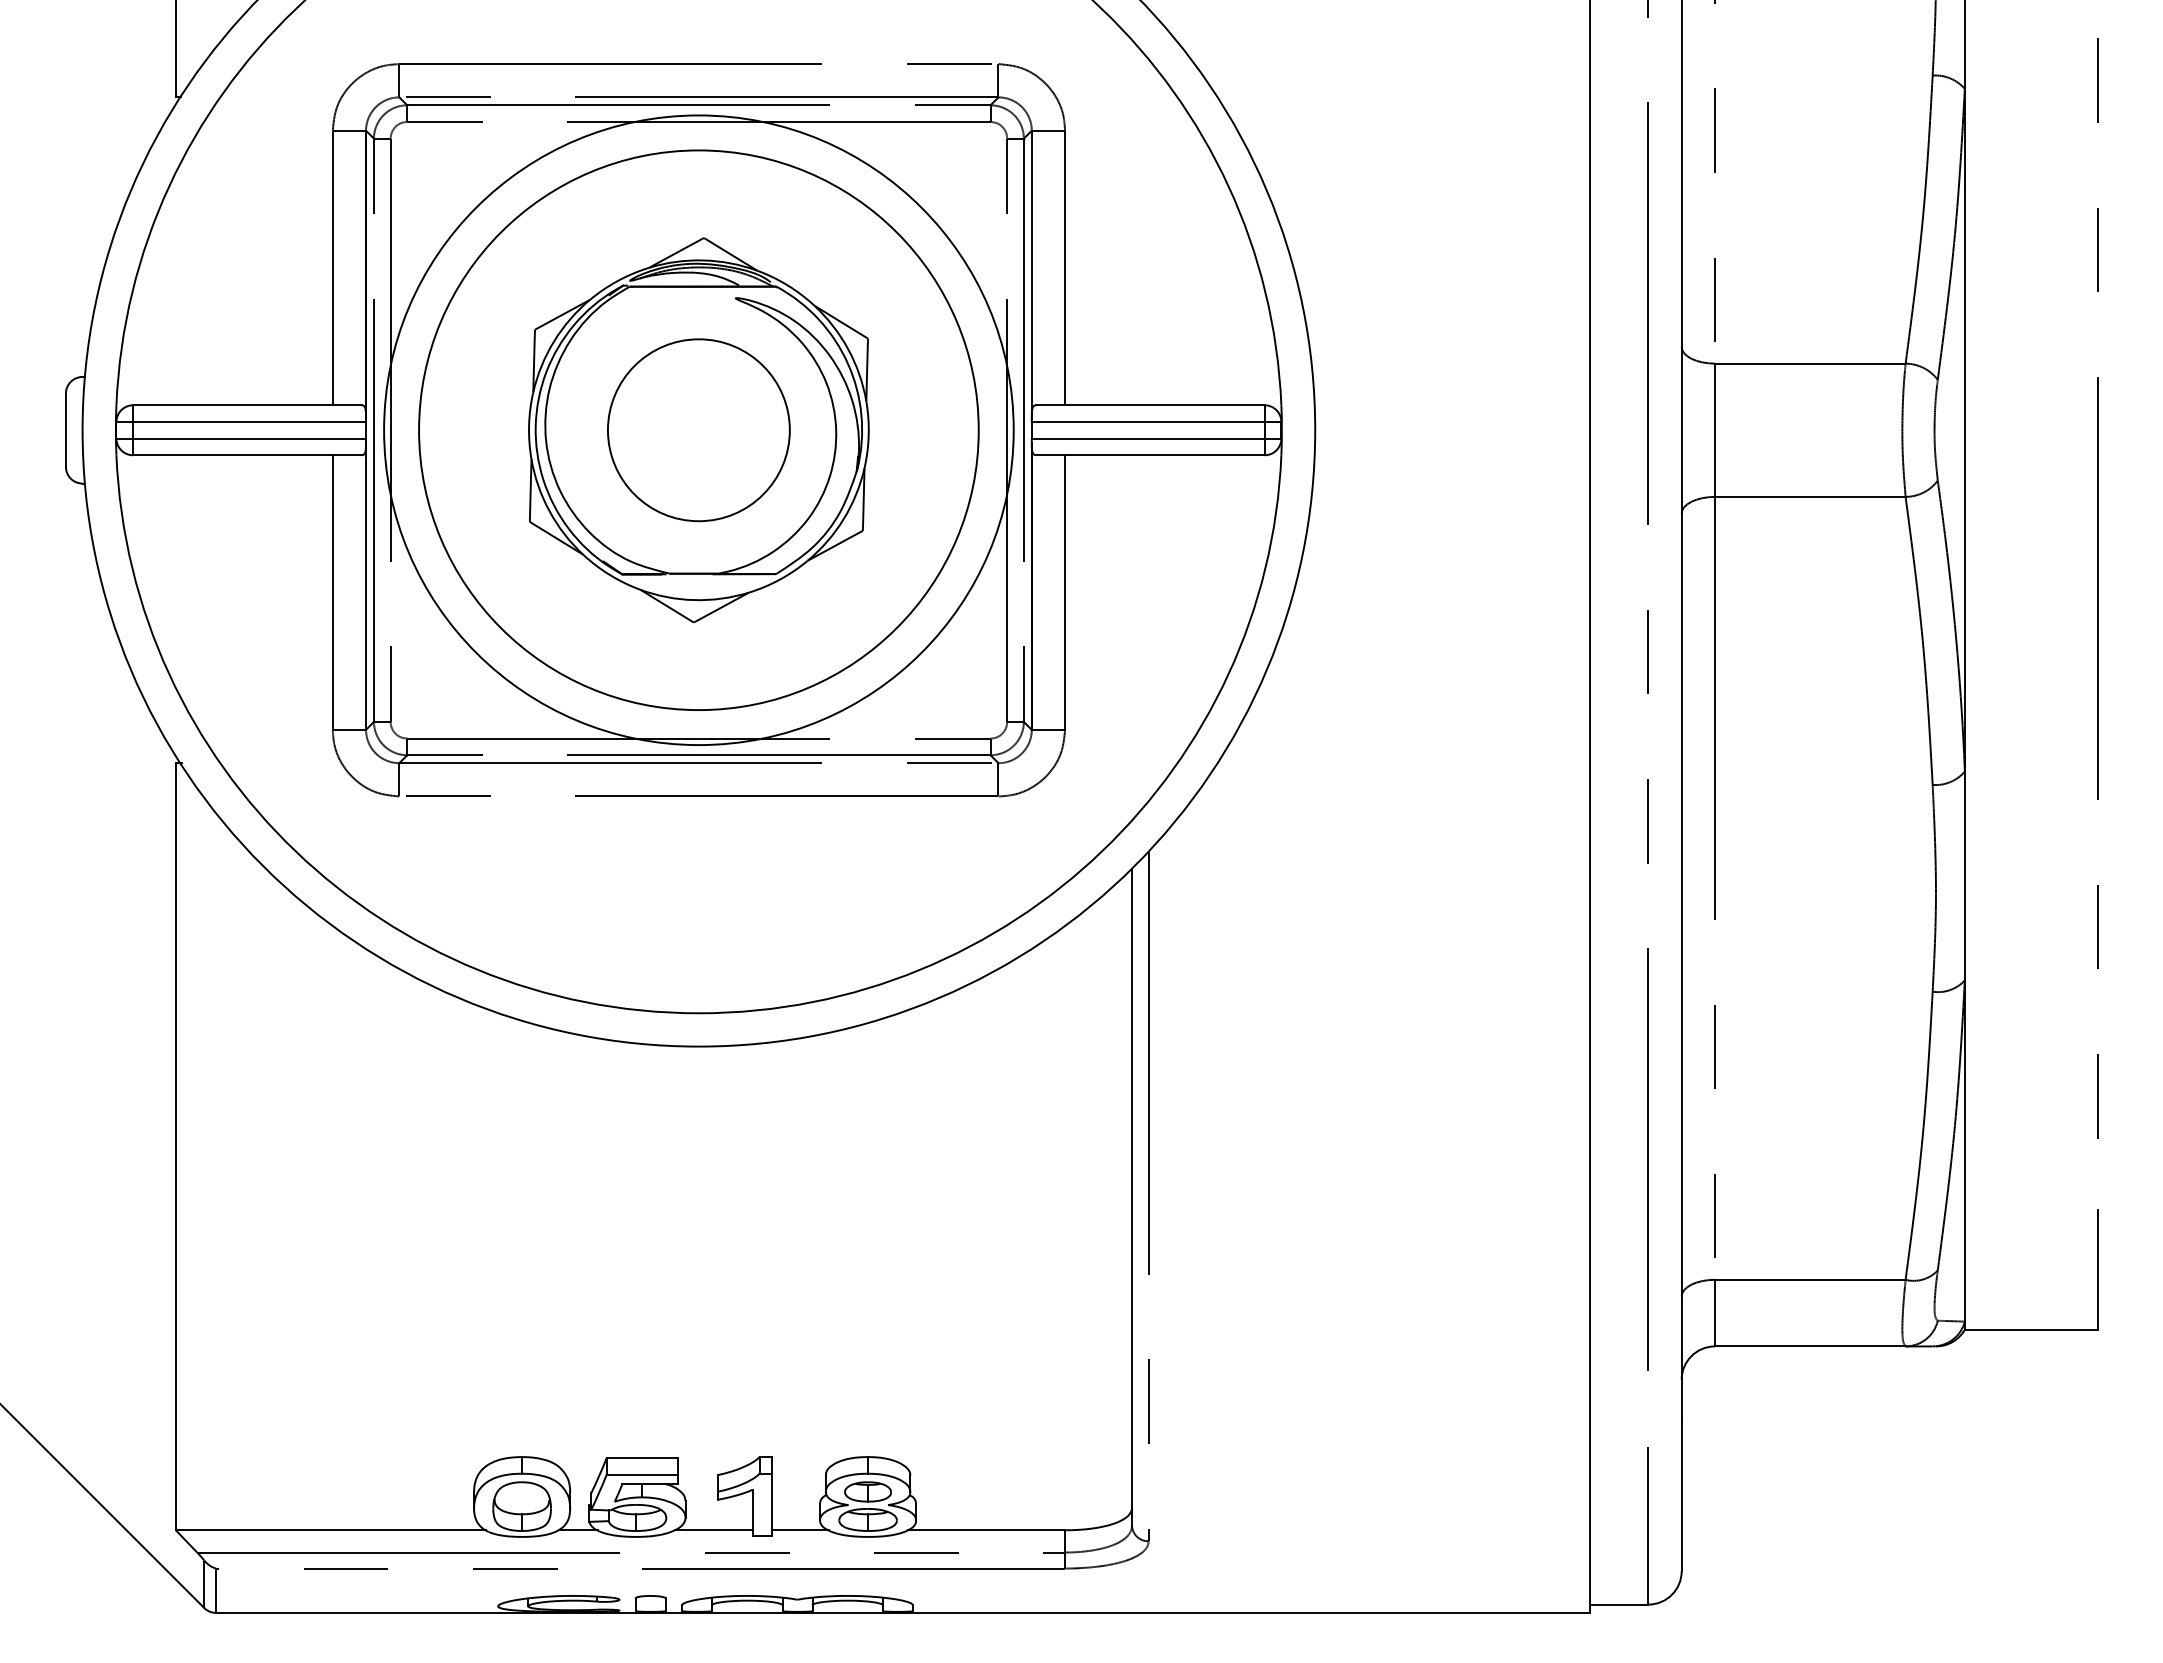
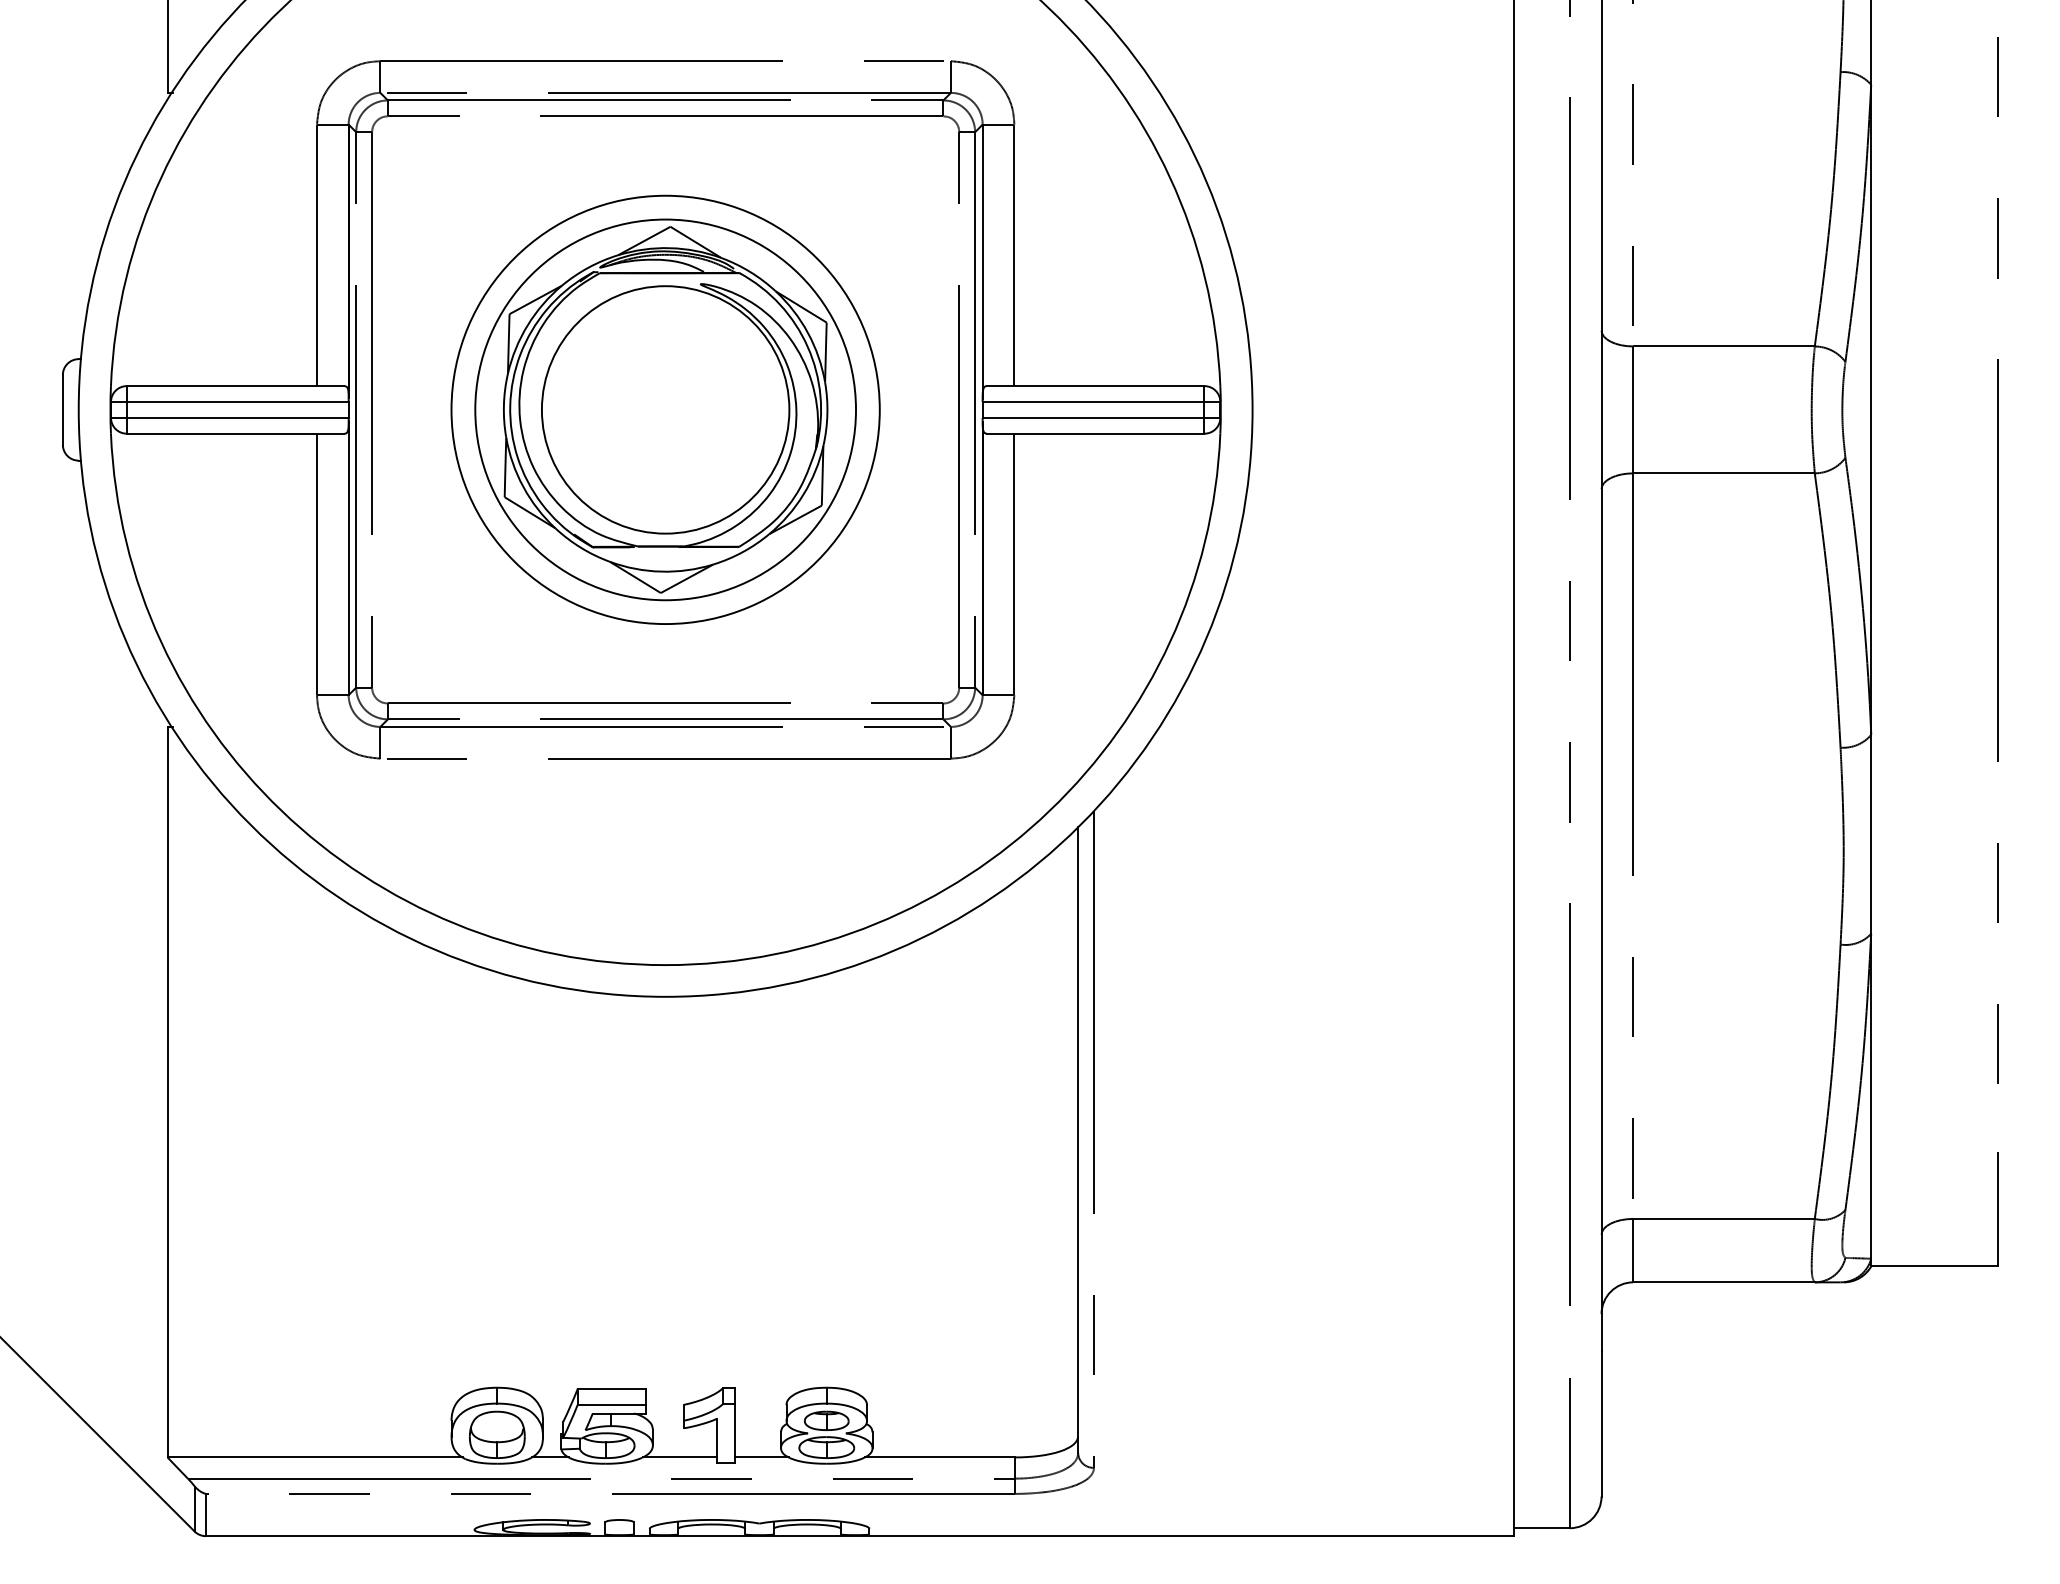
circle: (698, 430) -> (665, 410), size x0.71
circle: (698, 430) -> (665, 410), size x0.71
circle: (698, 430) -> (665, 410), size x1.43

